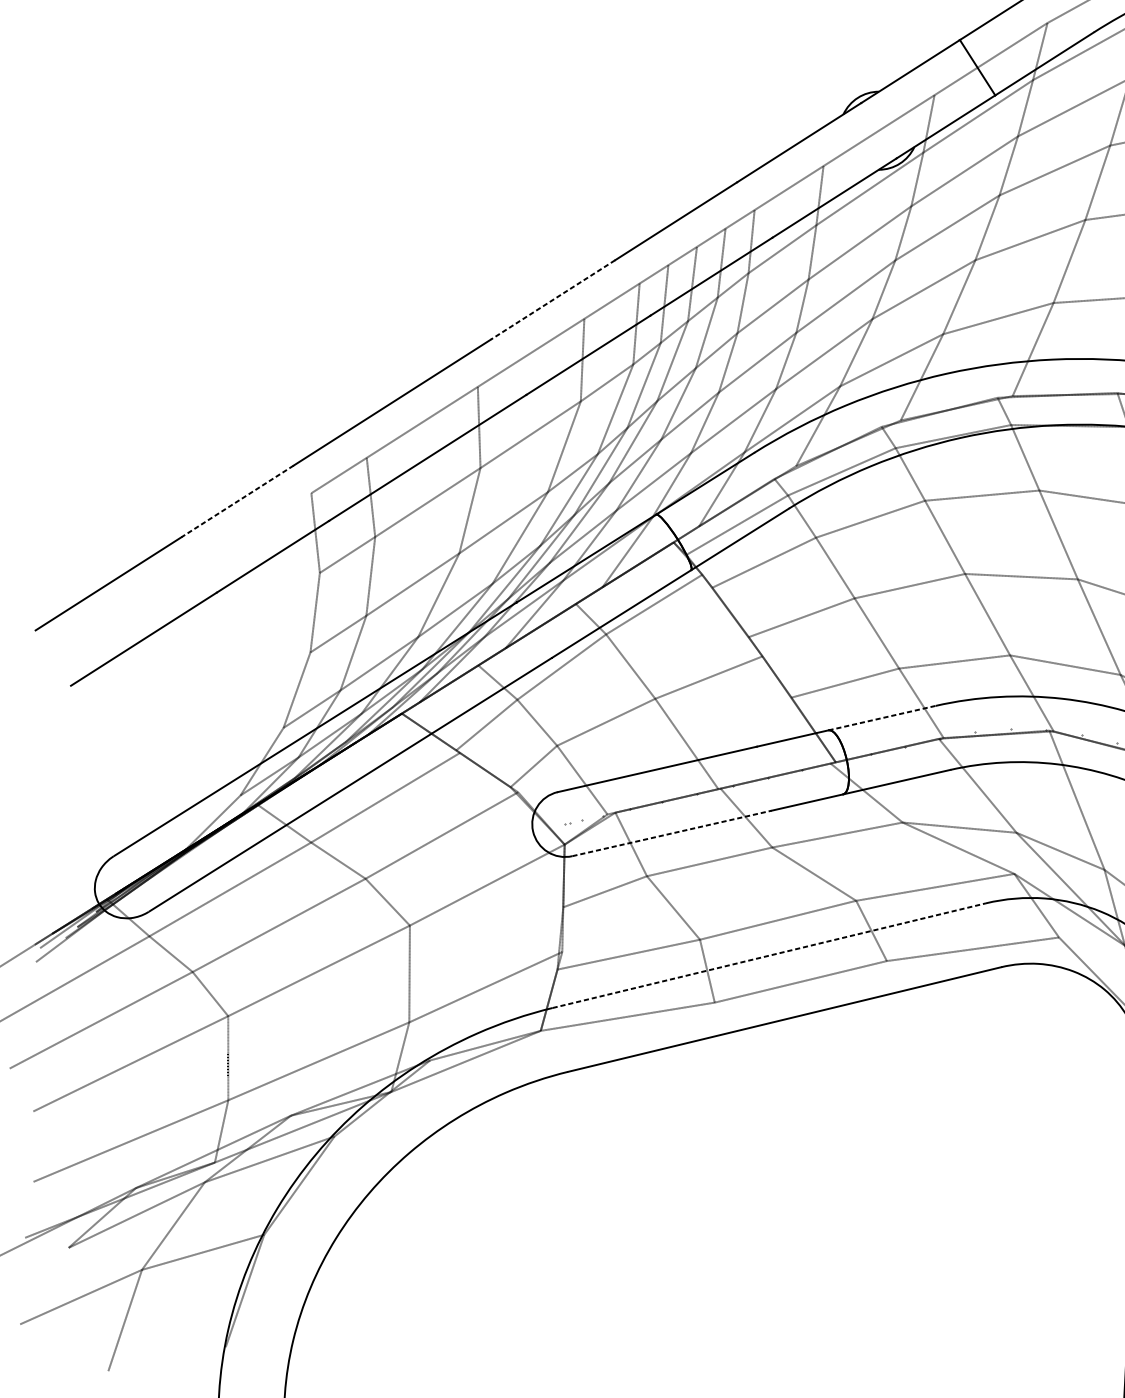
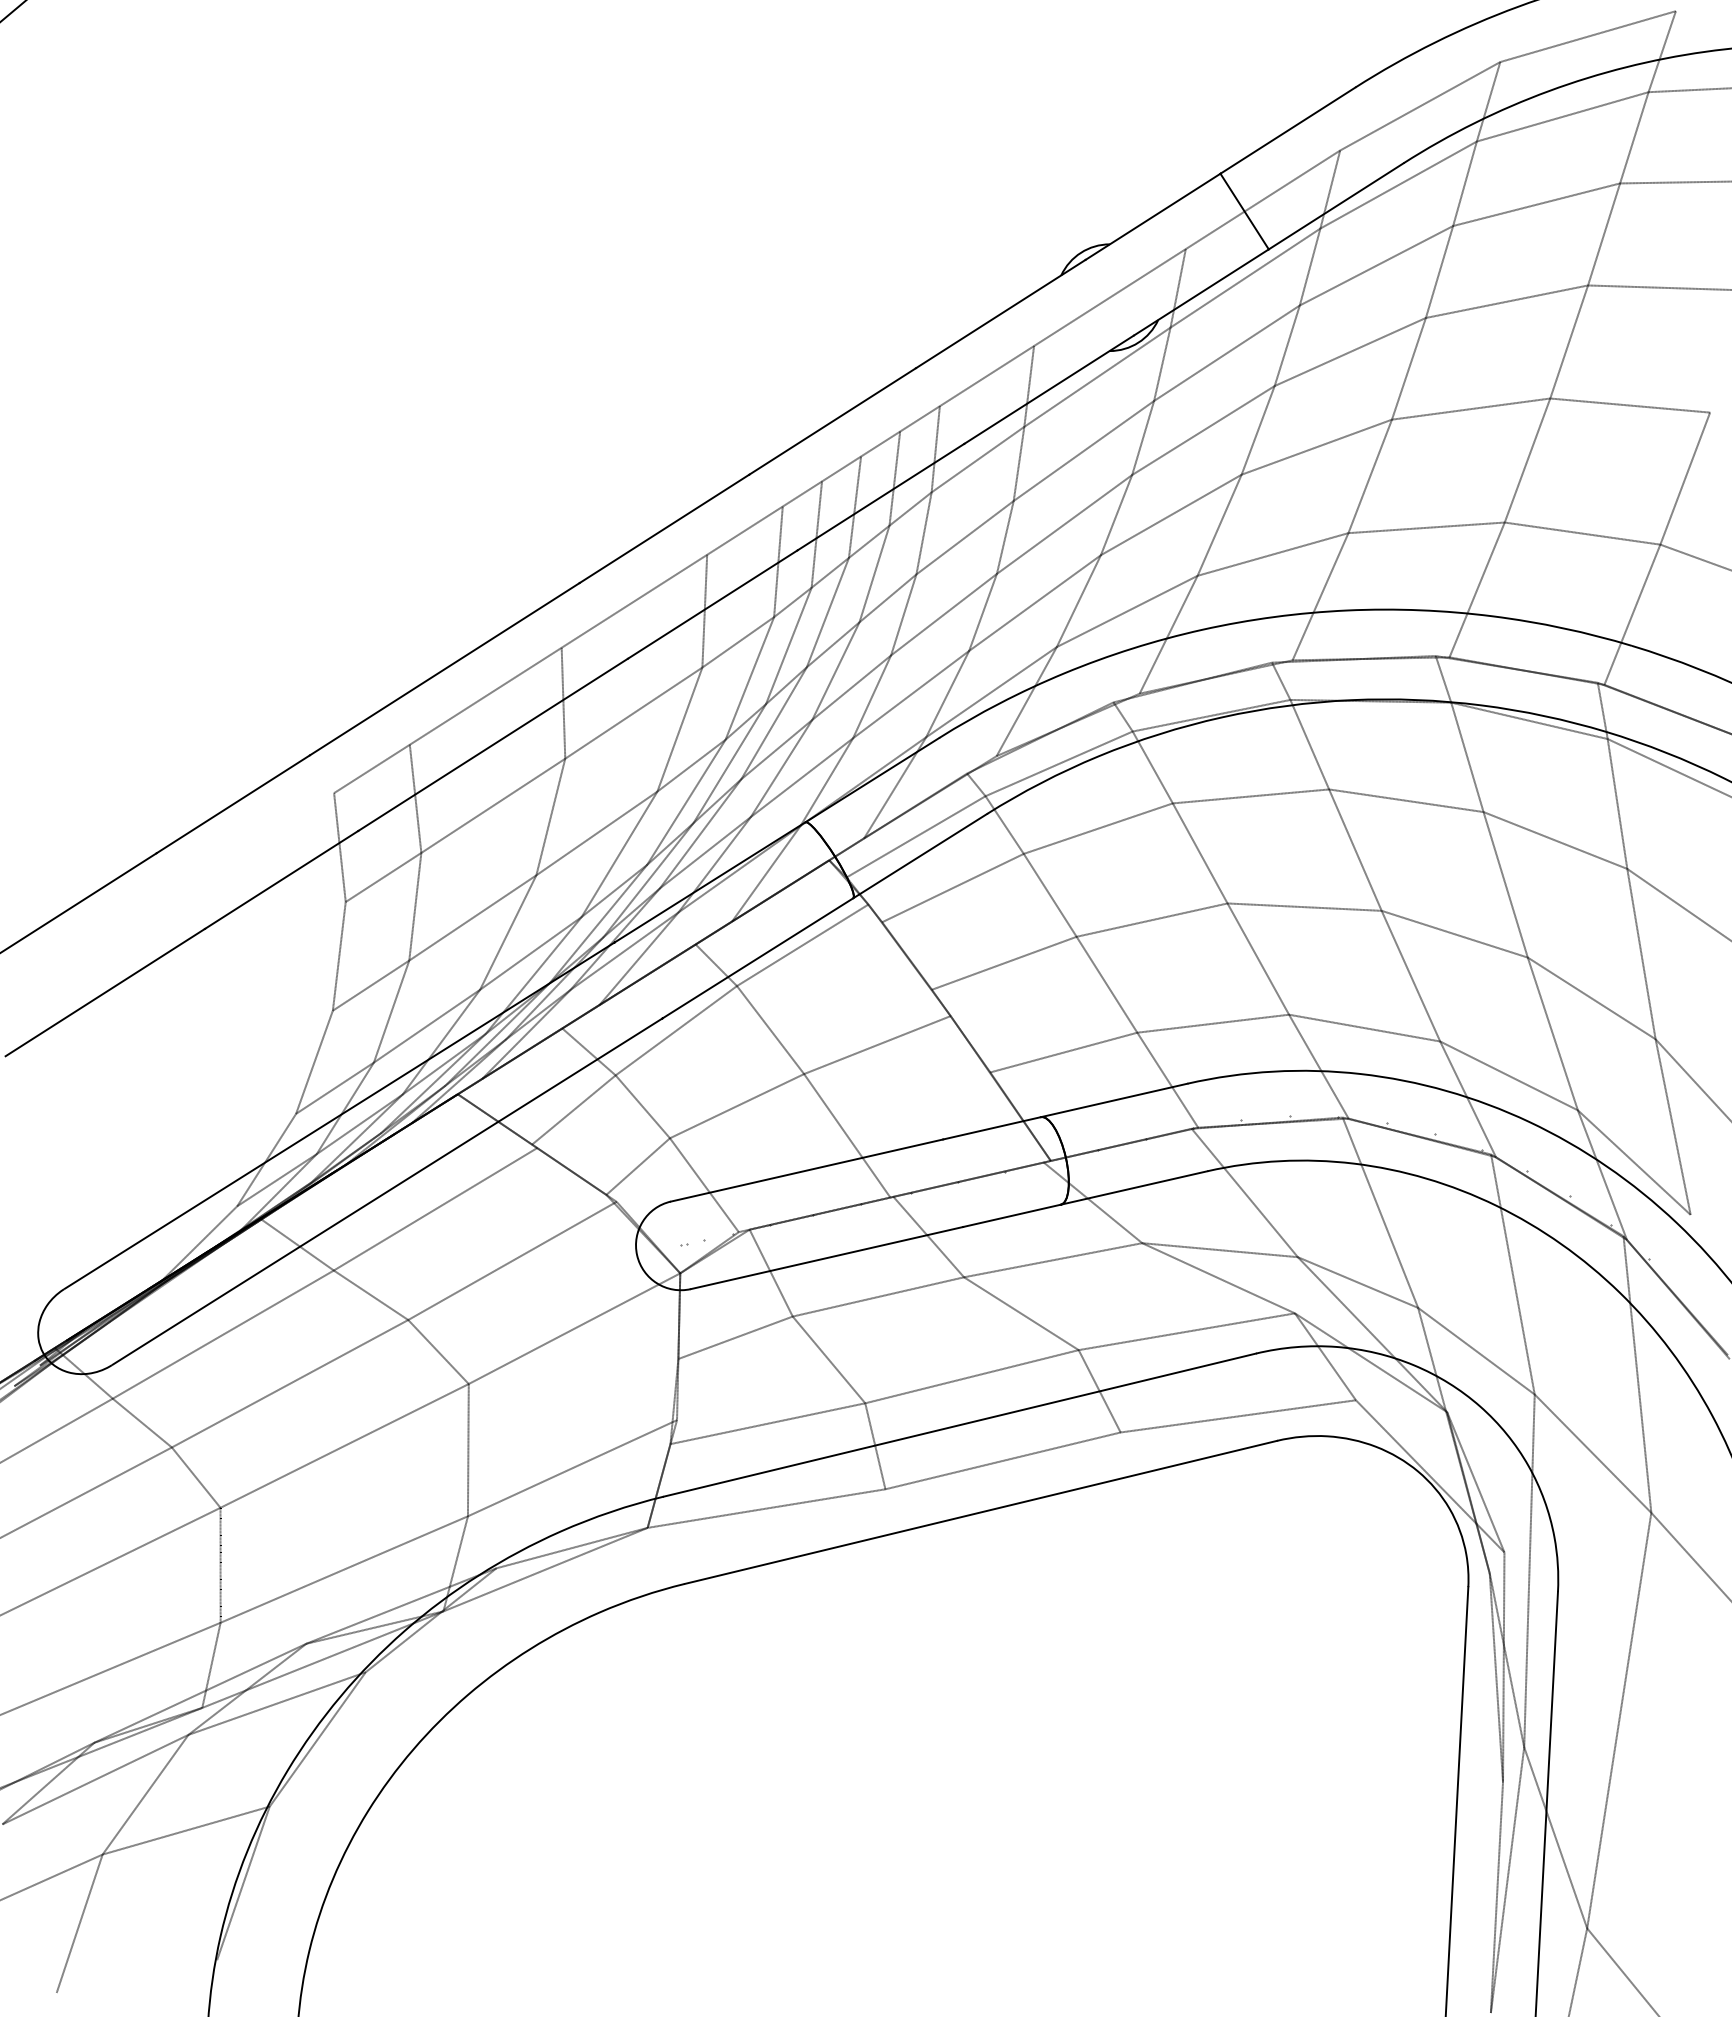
line: (553, 299) -> (664, 528), dashed -> solid
line: (237, 501) -> (233, 804), dashed -> solid
line: (882, 718) -> (1114, 1100), dashed -> solid
line: (671, 833) -> (826, 1258), dashed -> solid
line: (768, 955) -> (959, 1425), dashed -> solid

